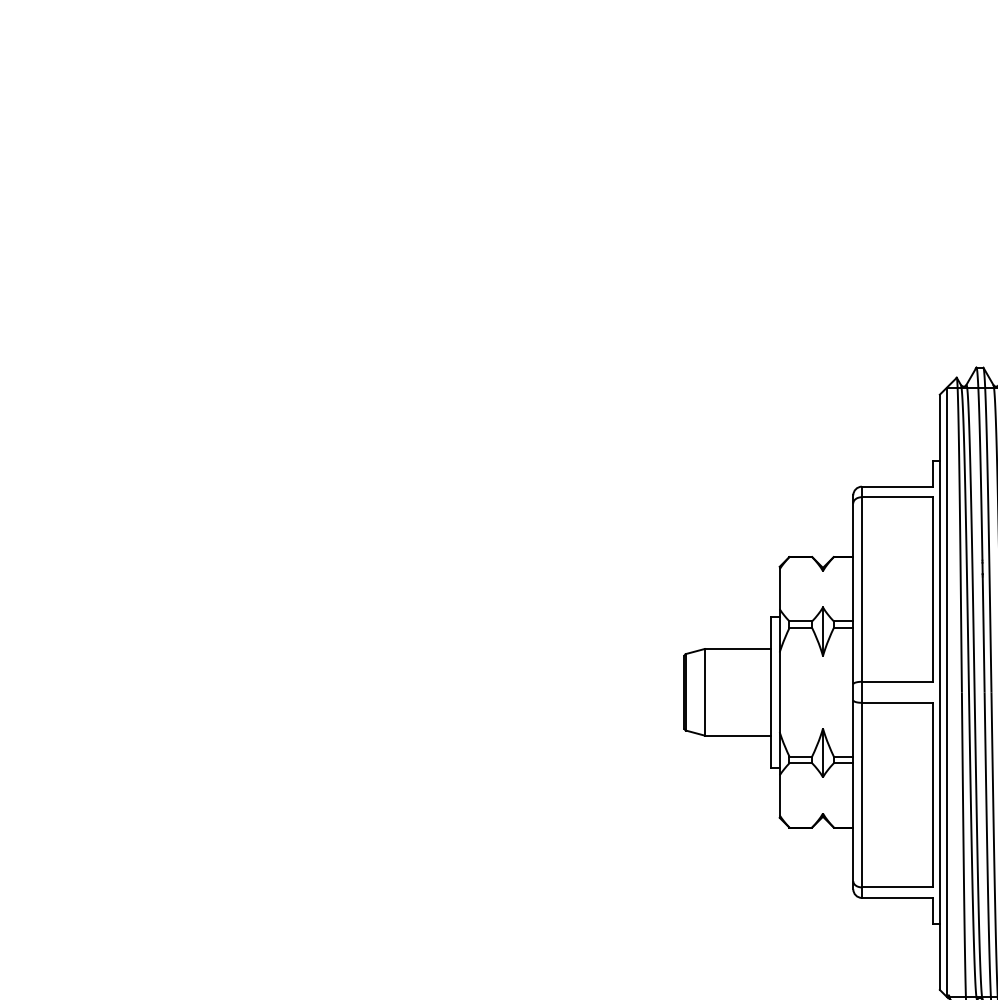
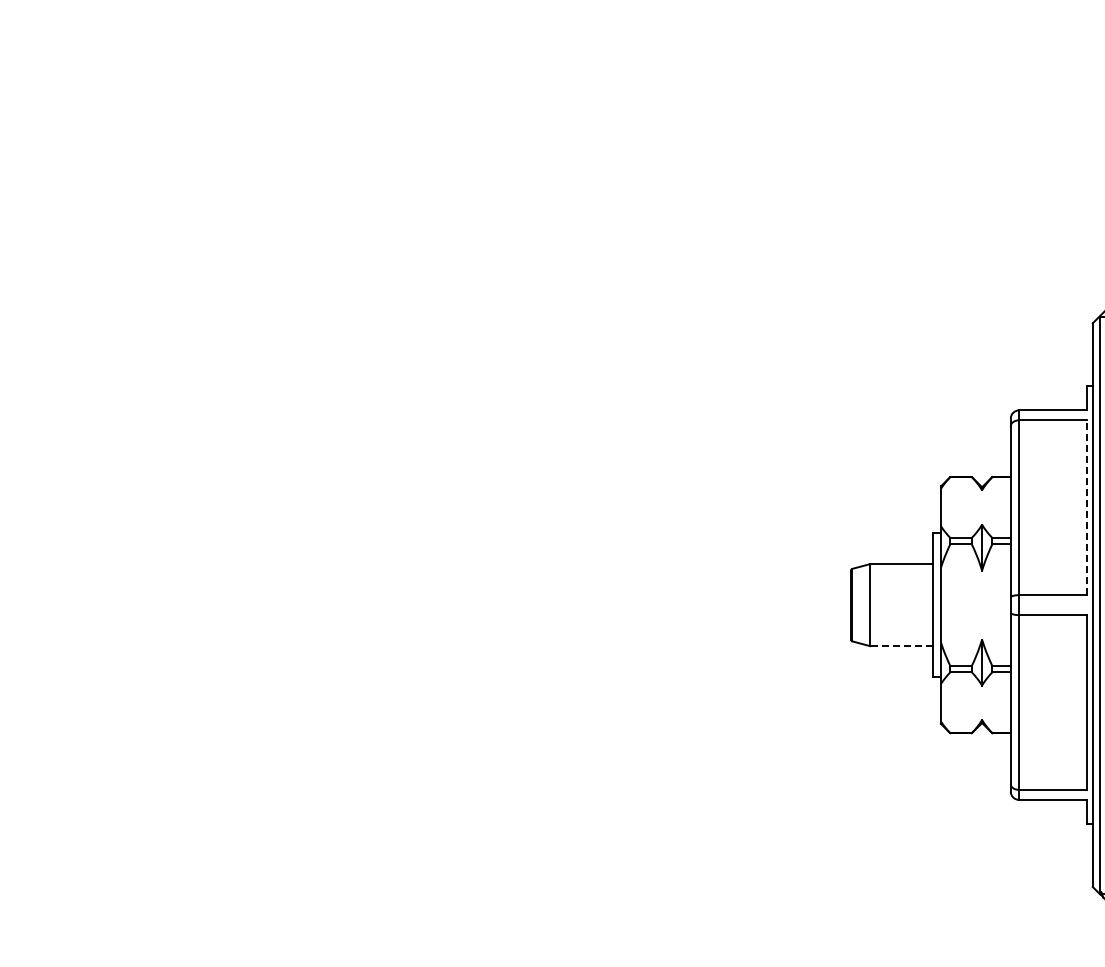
line: (933, 589) -> (1086, 507), solid -> dashed
line: (736, 735) -> (900, 646), solid -> dashed

